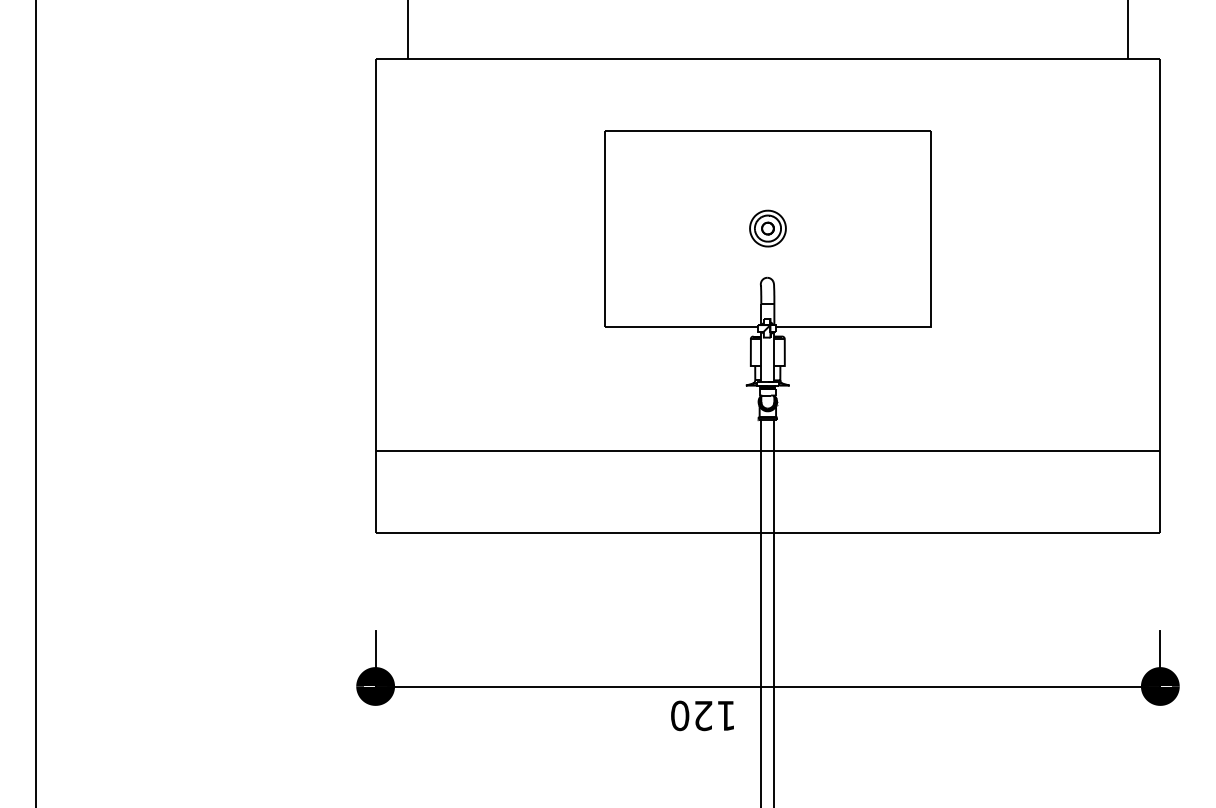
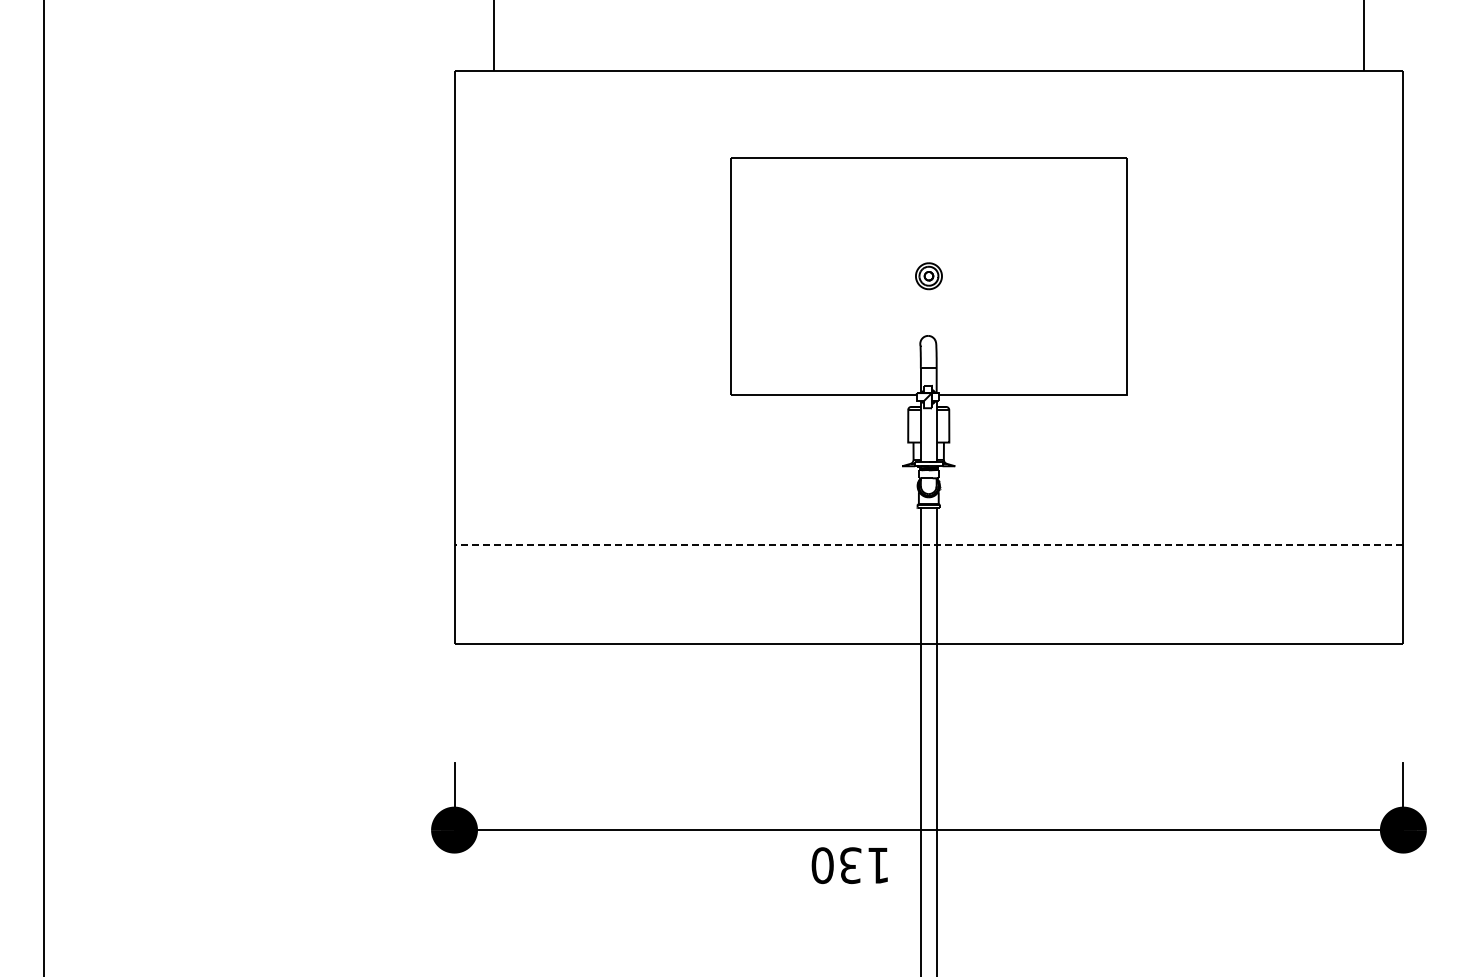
part: (767, 227) -> (928, 275), size x0.6
line: (767, 451) -> (928, 545), solid -> dashed
text: (703, 715) -> (850, 865), 120 -> 130

